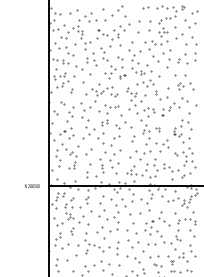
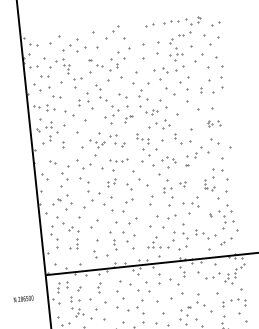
part: (185, 86) -> (213, 123), size x0.6
text: (32, 186) -> (24, 299), moved

